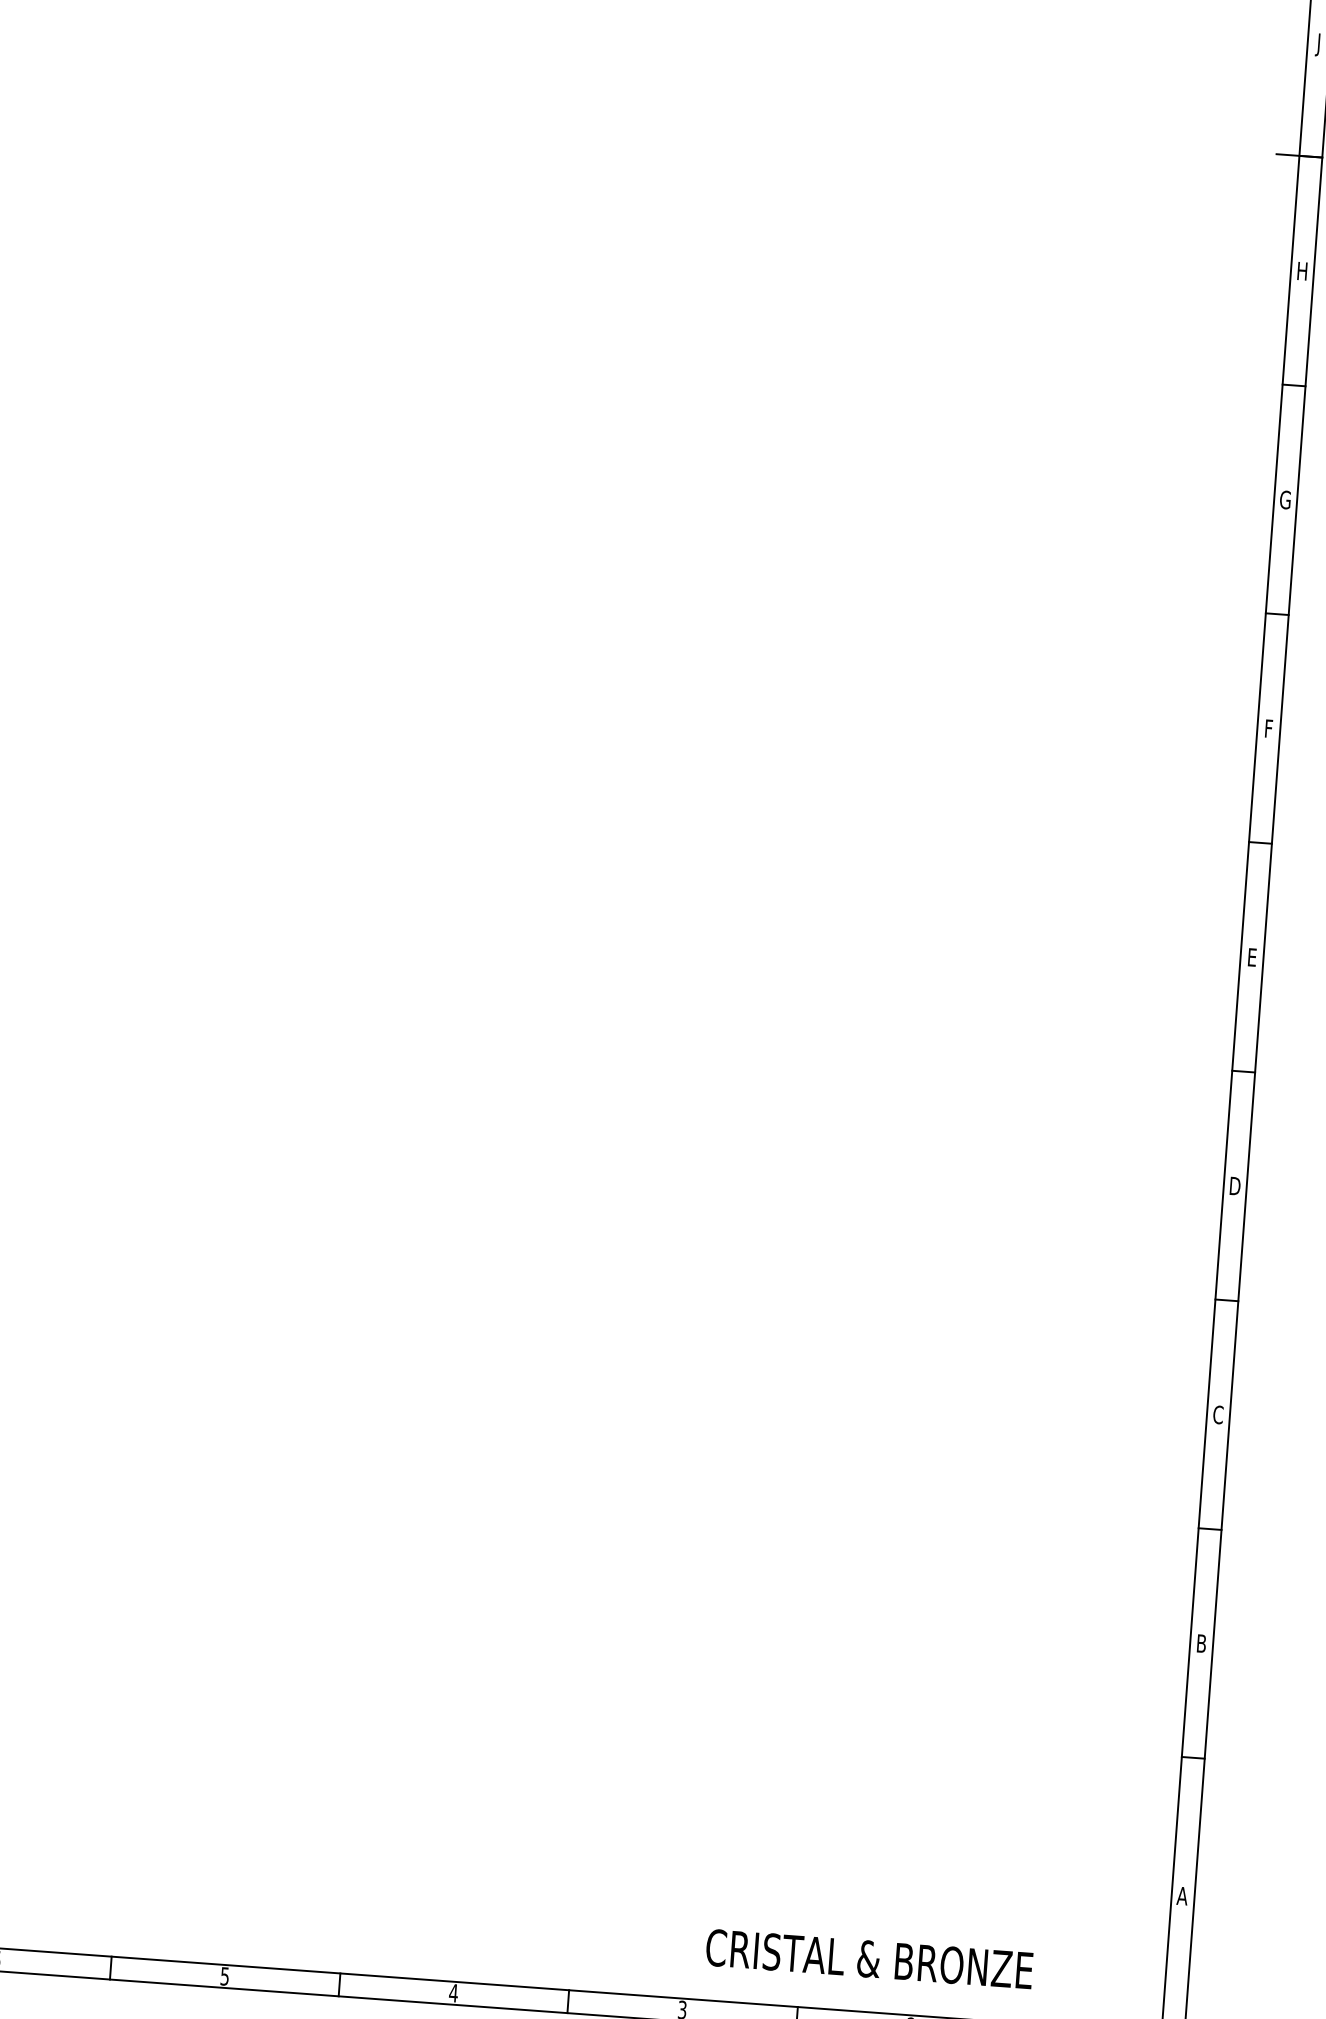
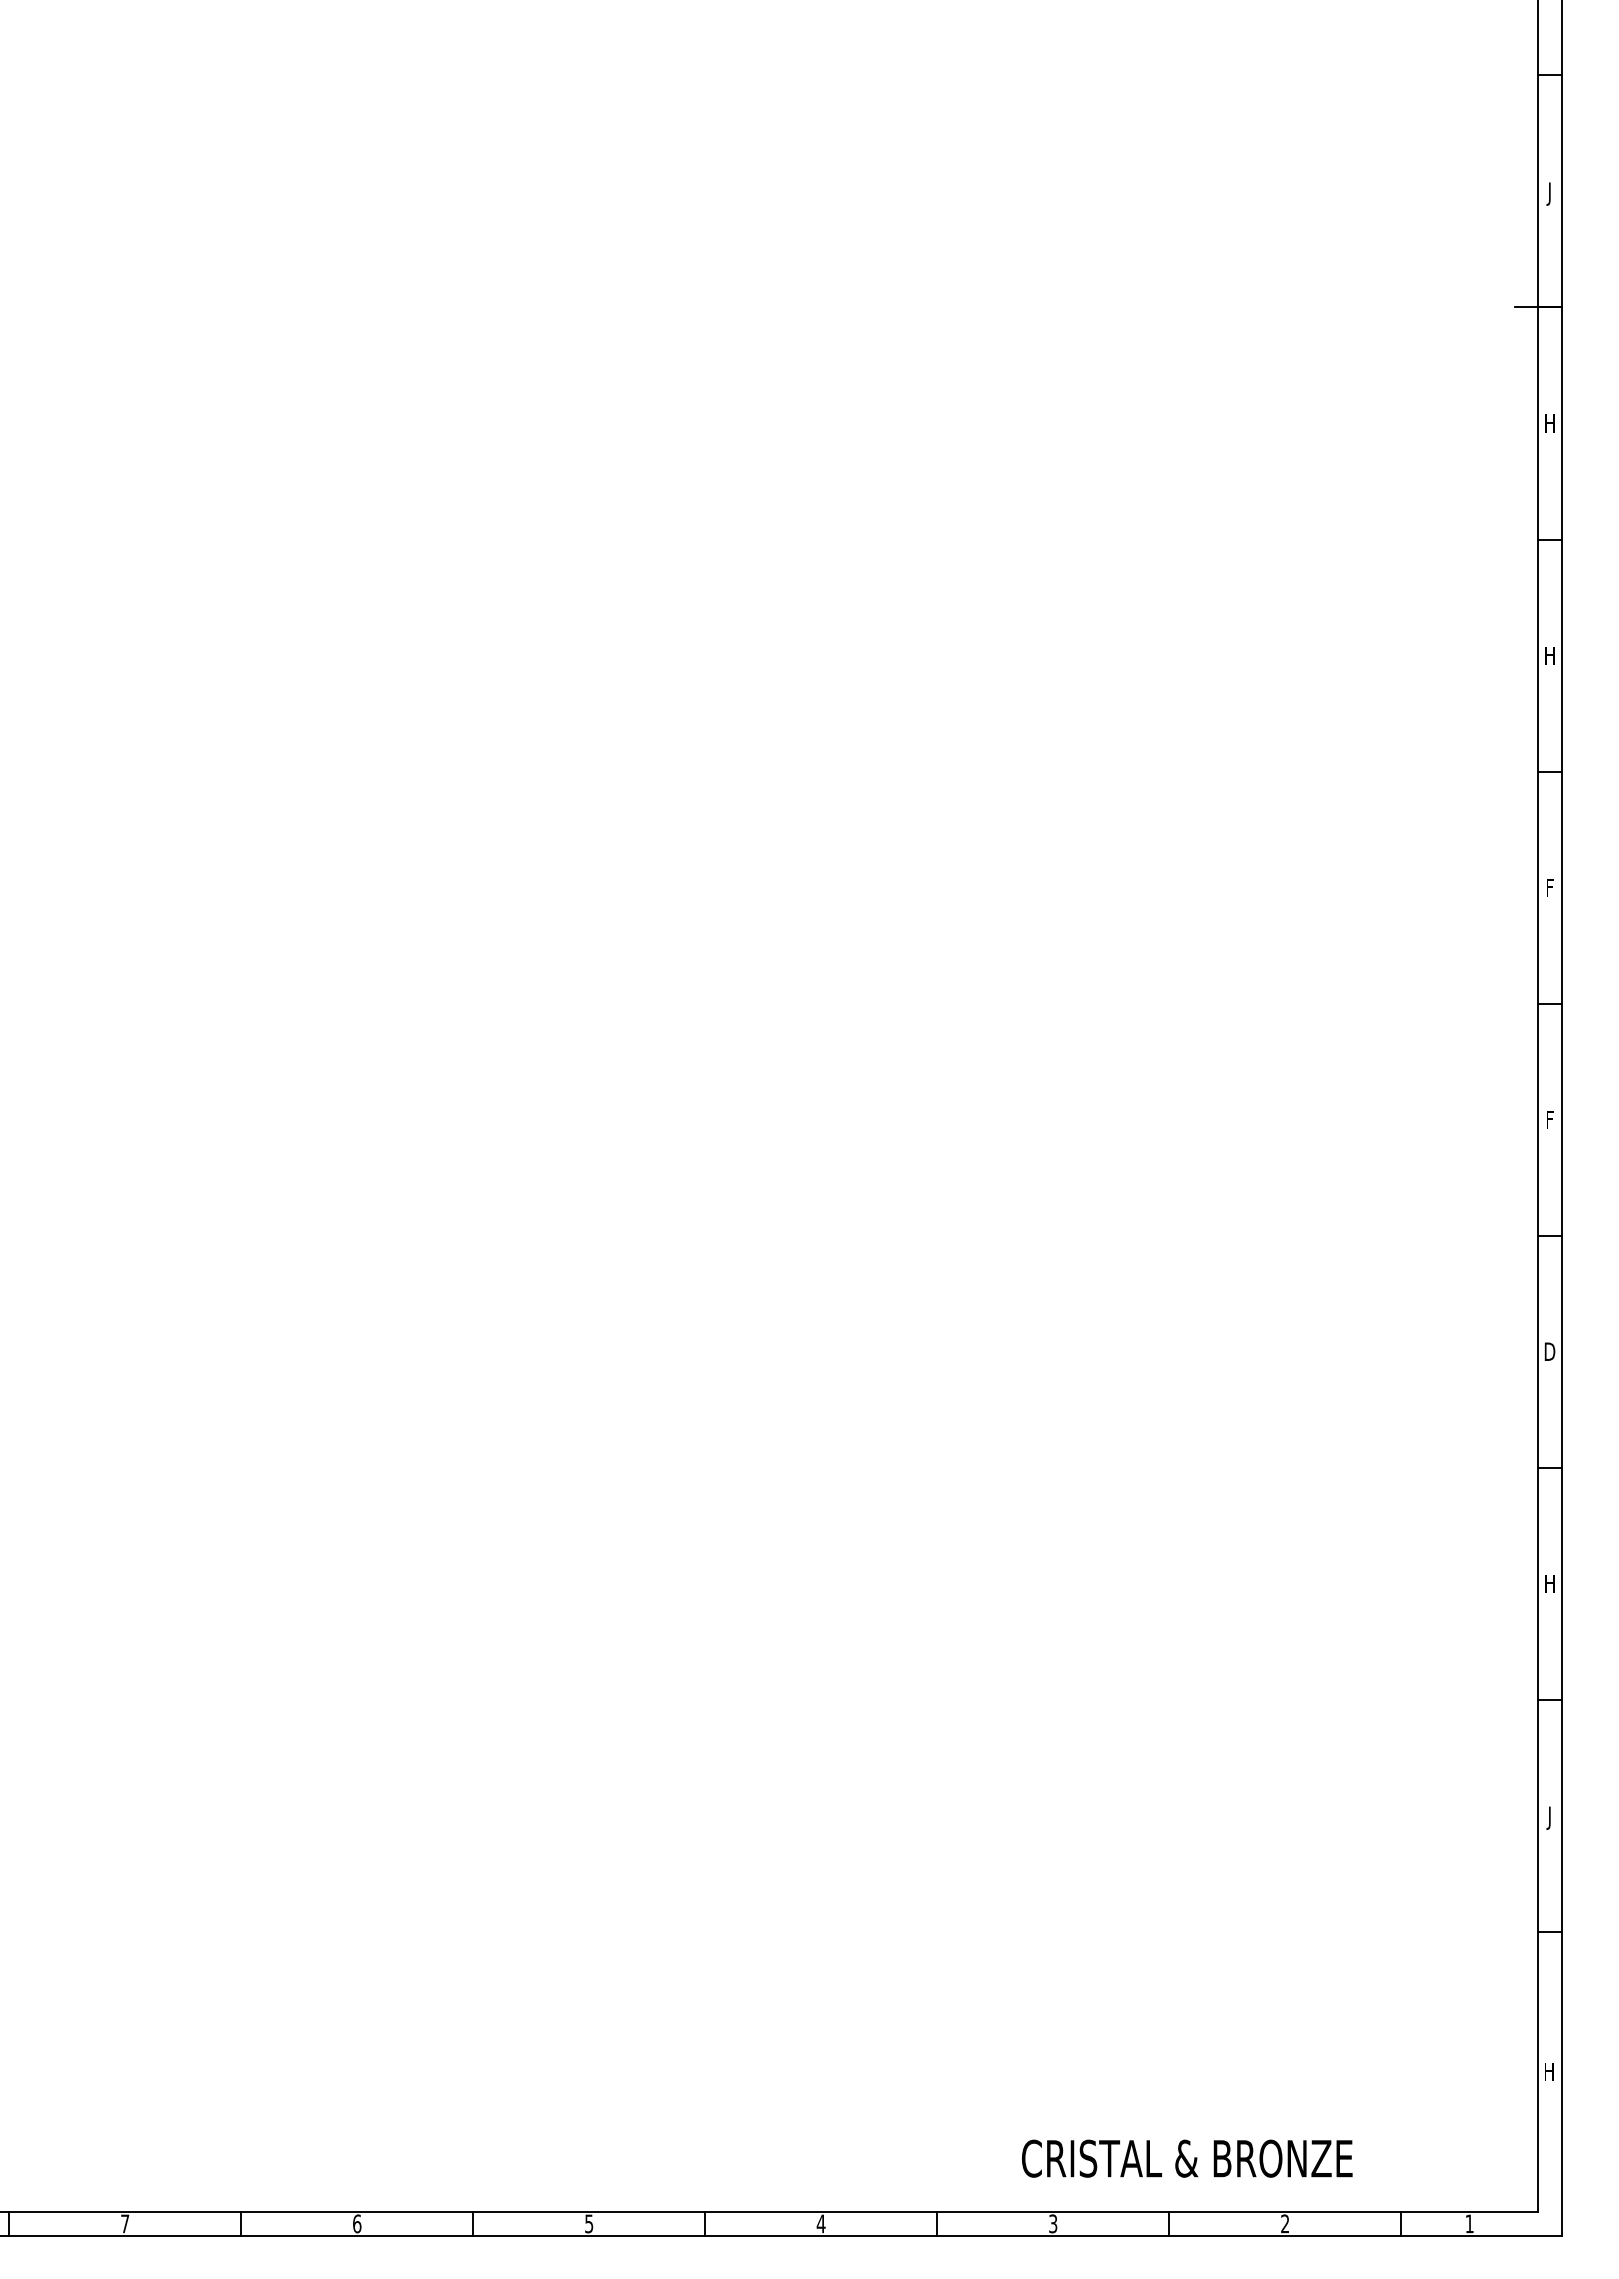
text: (1285, 499) -> (1549, 655), G -> H
text: (1251, 957) -> (1549, 1119), E -> F
text: (1218, 1414) -> (1549, 1583), C -> H
text: (1201, 1645) -> (1549, 1817), B -> J
text: (1181, 1895) -> (1548, 2071), A -> H
text: (869, 1958) -> (1187, 2158), moved

